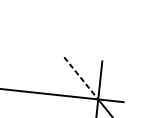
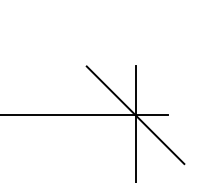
line: (81, 78) -> (111, 91), dashed -> solid

